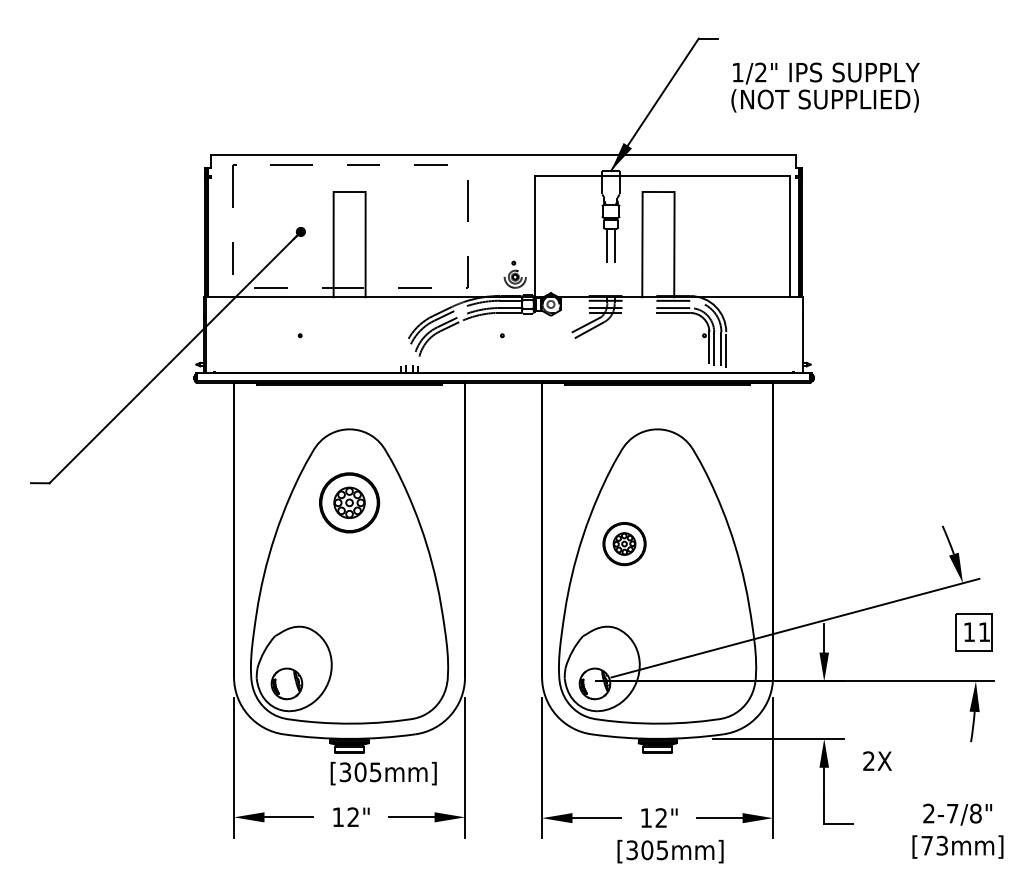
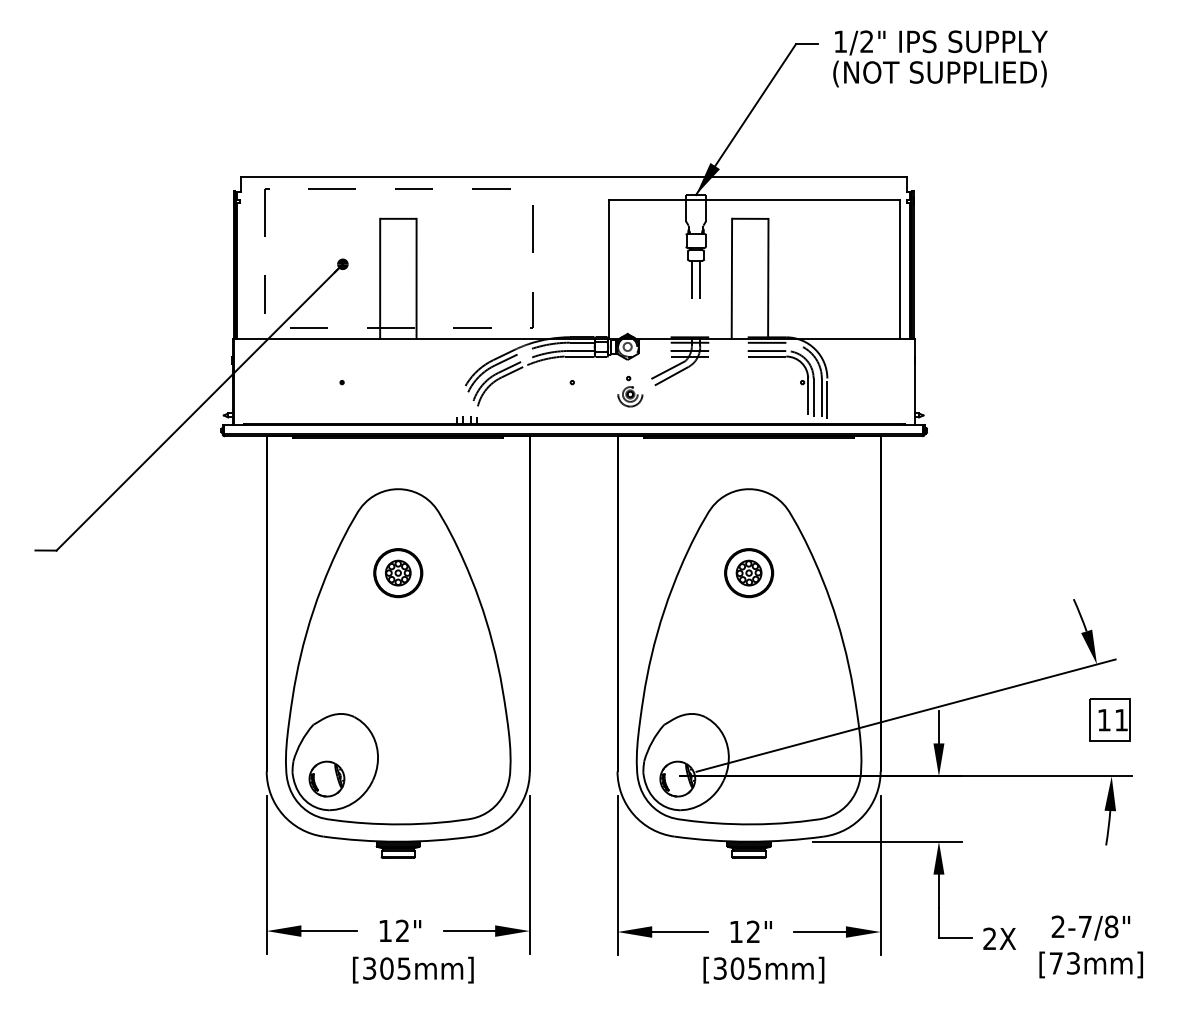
text: (825, 87) -> (940, 58), moved
part: (514, 274) -> (629, 391), moved
part: (349, 503) -> (398, 573), size x0.71
part: (624, 544) -> (749, 573), moved
text: (877, 760) -> (999, 938), moved
text: (383, 773) -> (413, 970), moved

